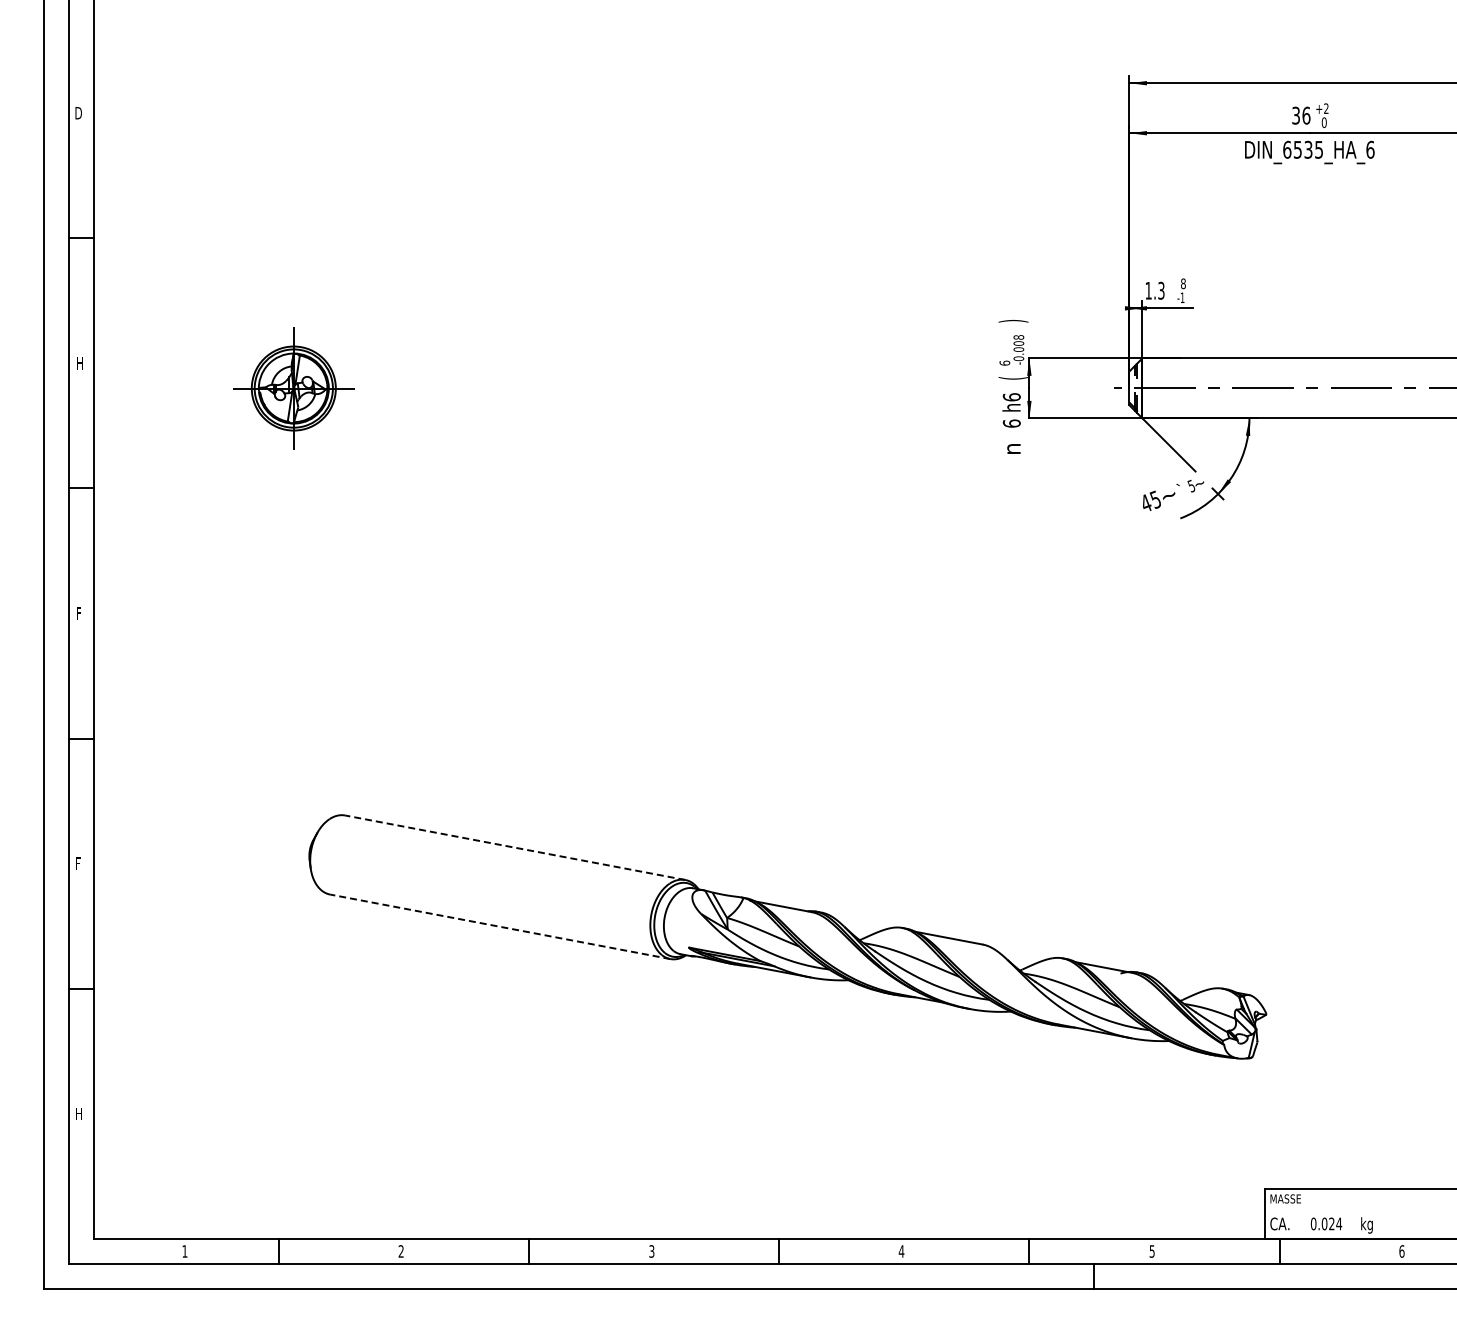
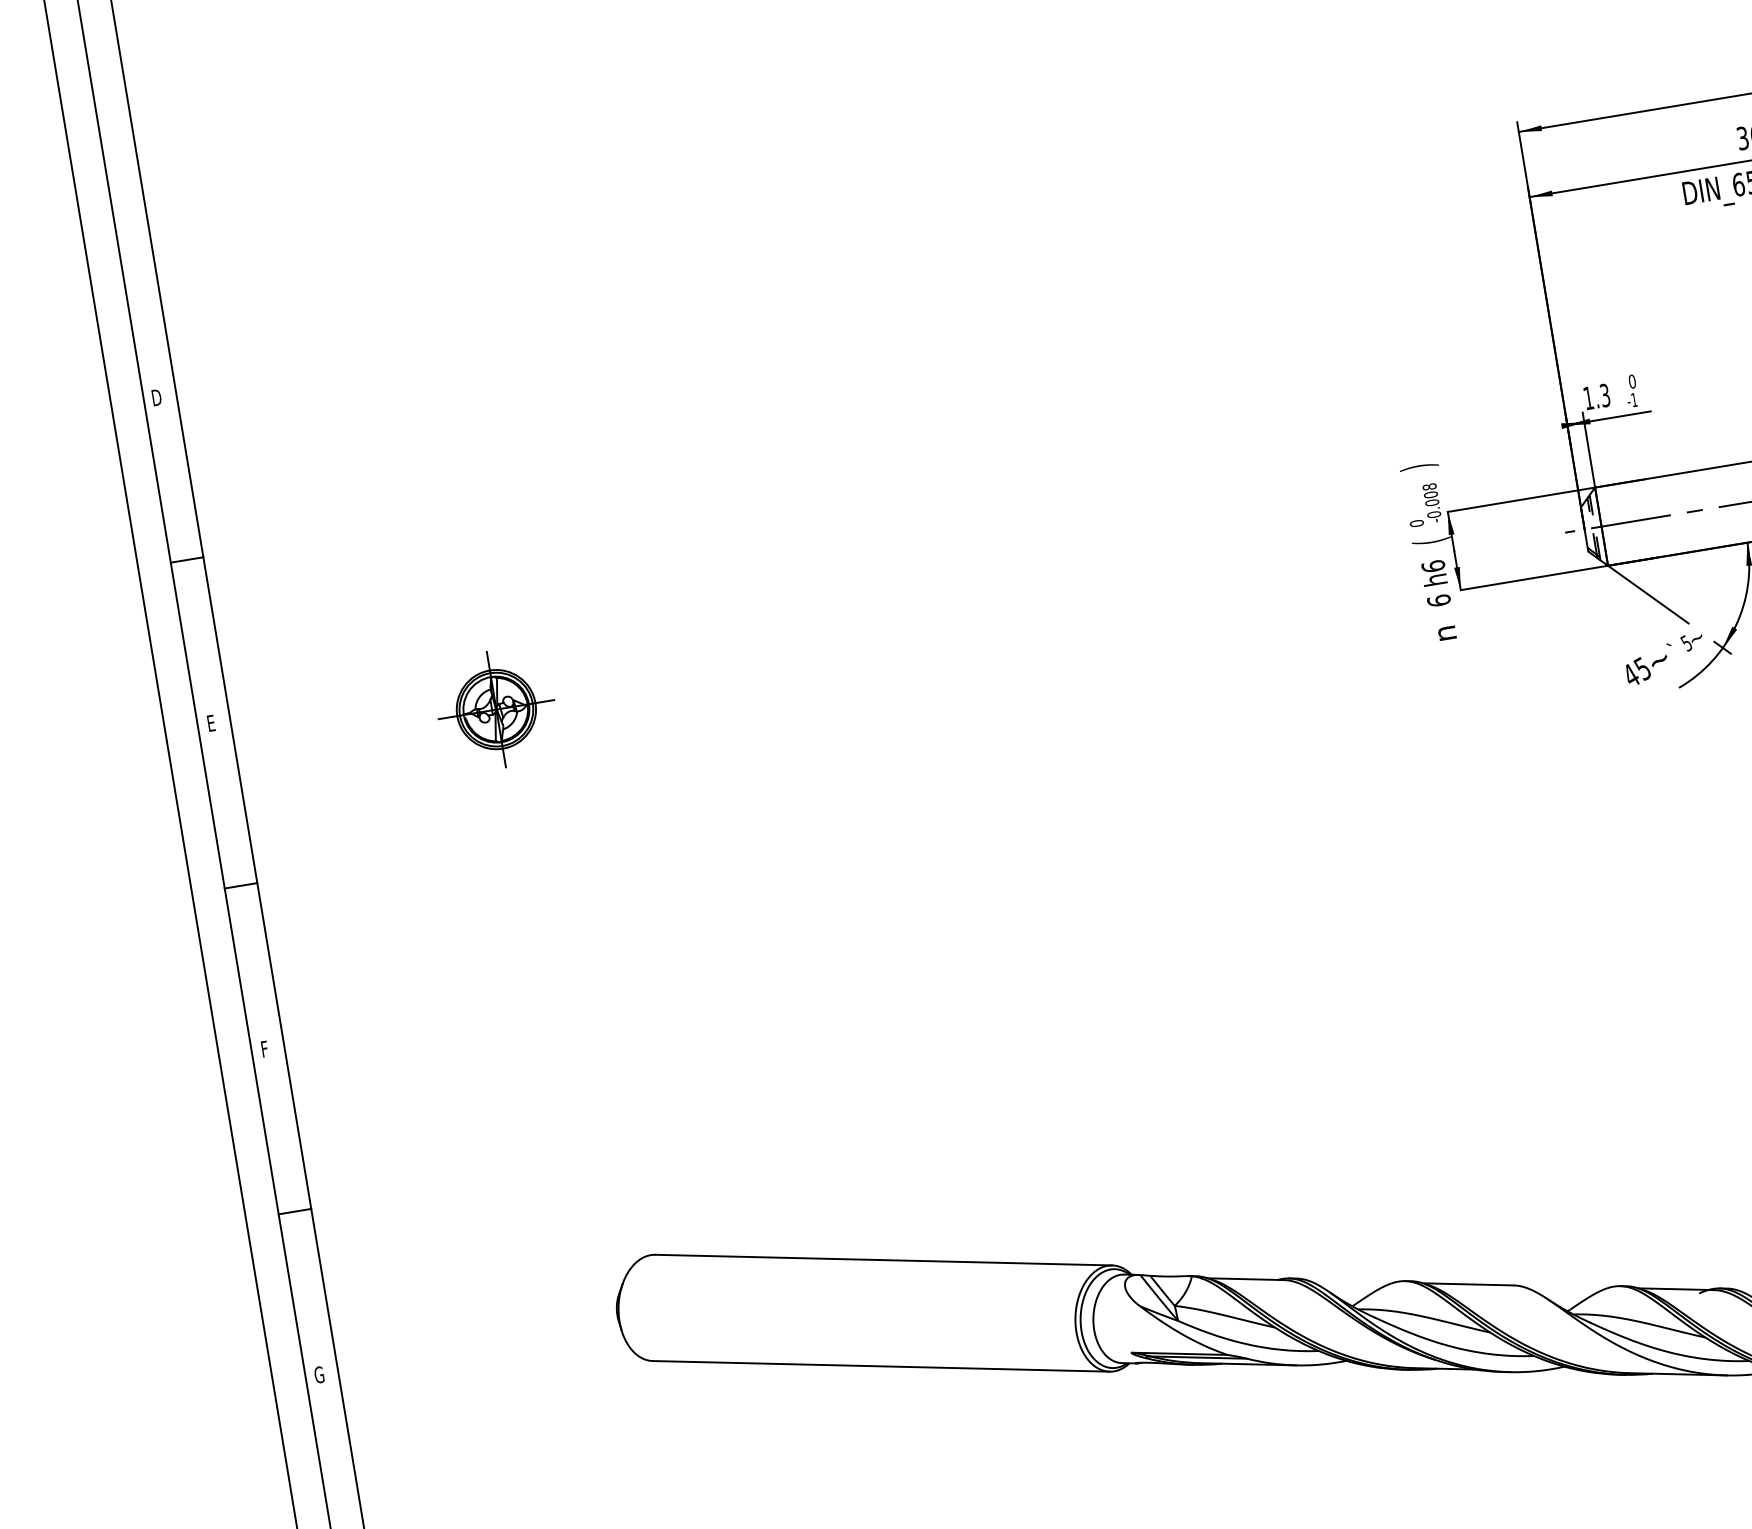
text: (1183, 283) -> (1632, 381), 8 -> 0
text: (1004, 362) -> (1416, 522), 6 -> 0
text: (80, 363) -> (213, 723), H -> E
part: (293, 387) -> (495, 708), size x0.71
line: (514, 847) -> (882, 1259), dashed -> solid
text: (78, 863) -> (318, 1374), F -> G
line: (499, 926) -> (880, 1366), dashed -> solid

